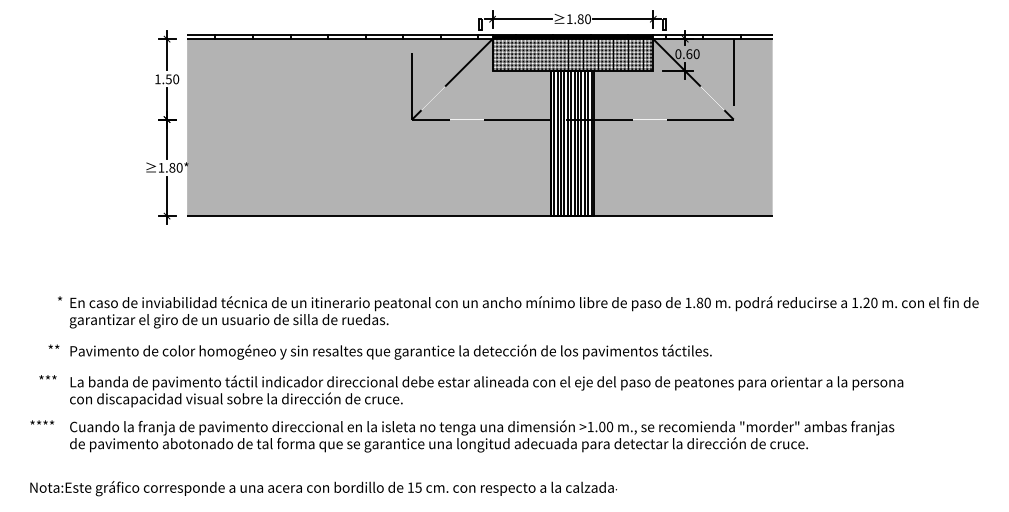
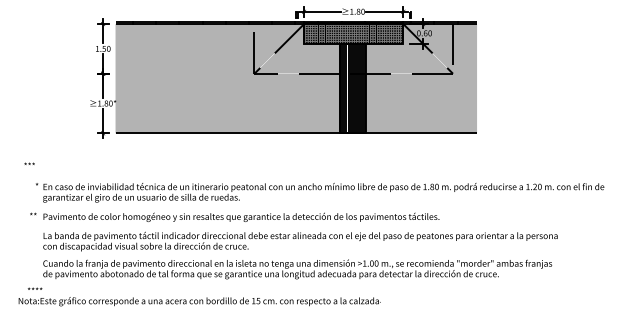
text: (47, 376) -> (29, 163), moved
text: (42, 422) -> (35, 288), moved

